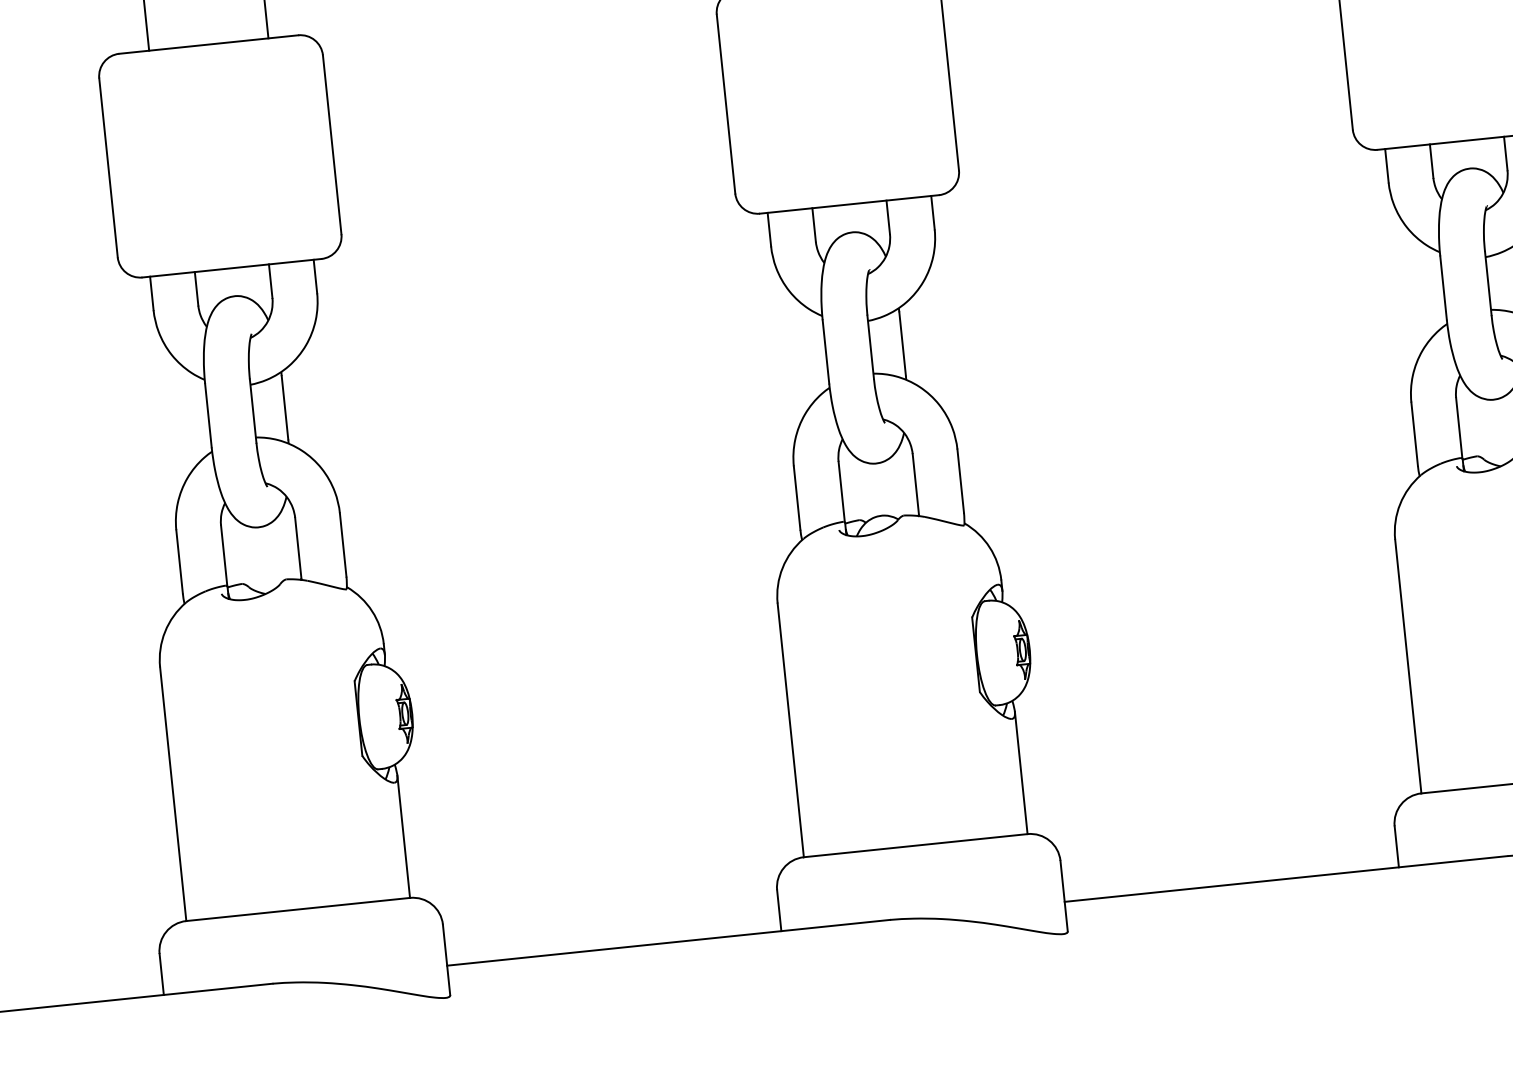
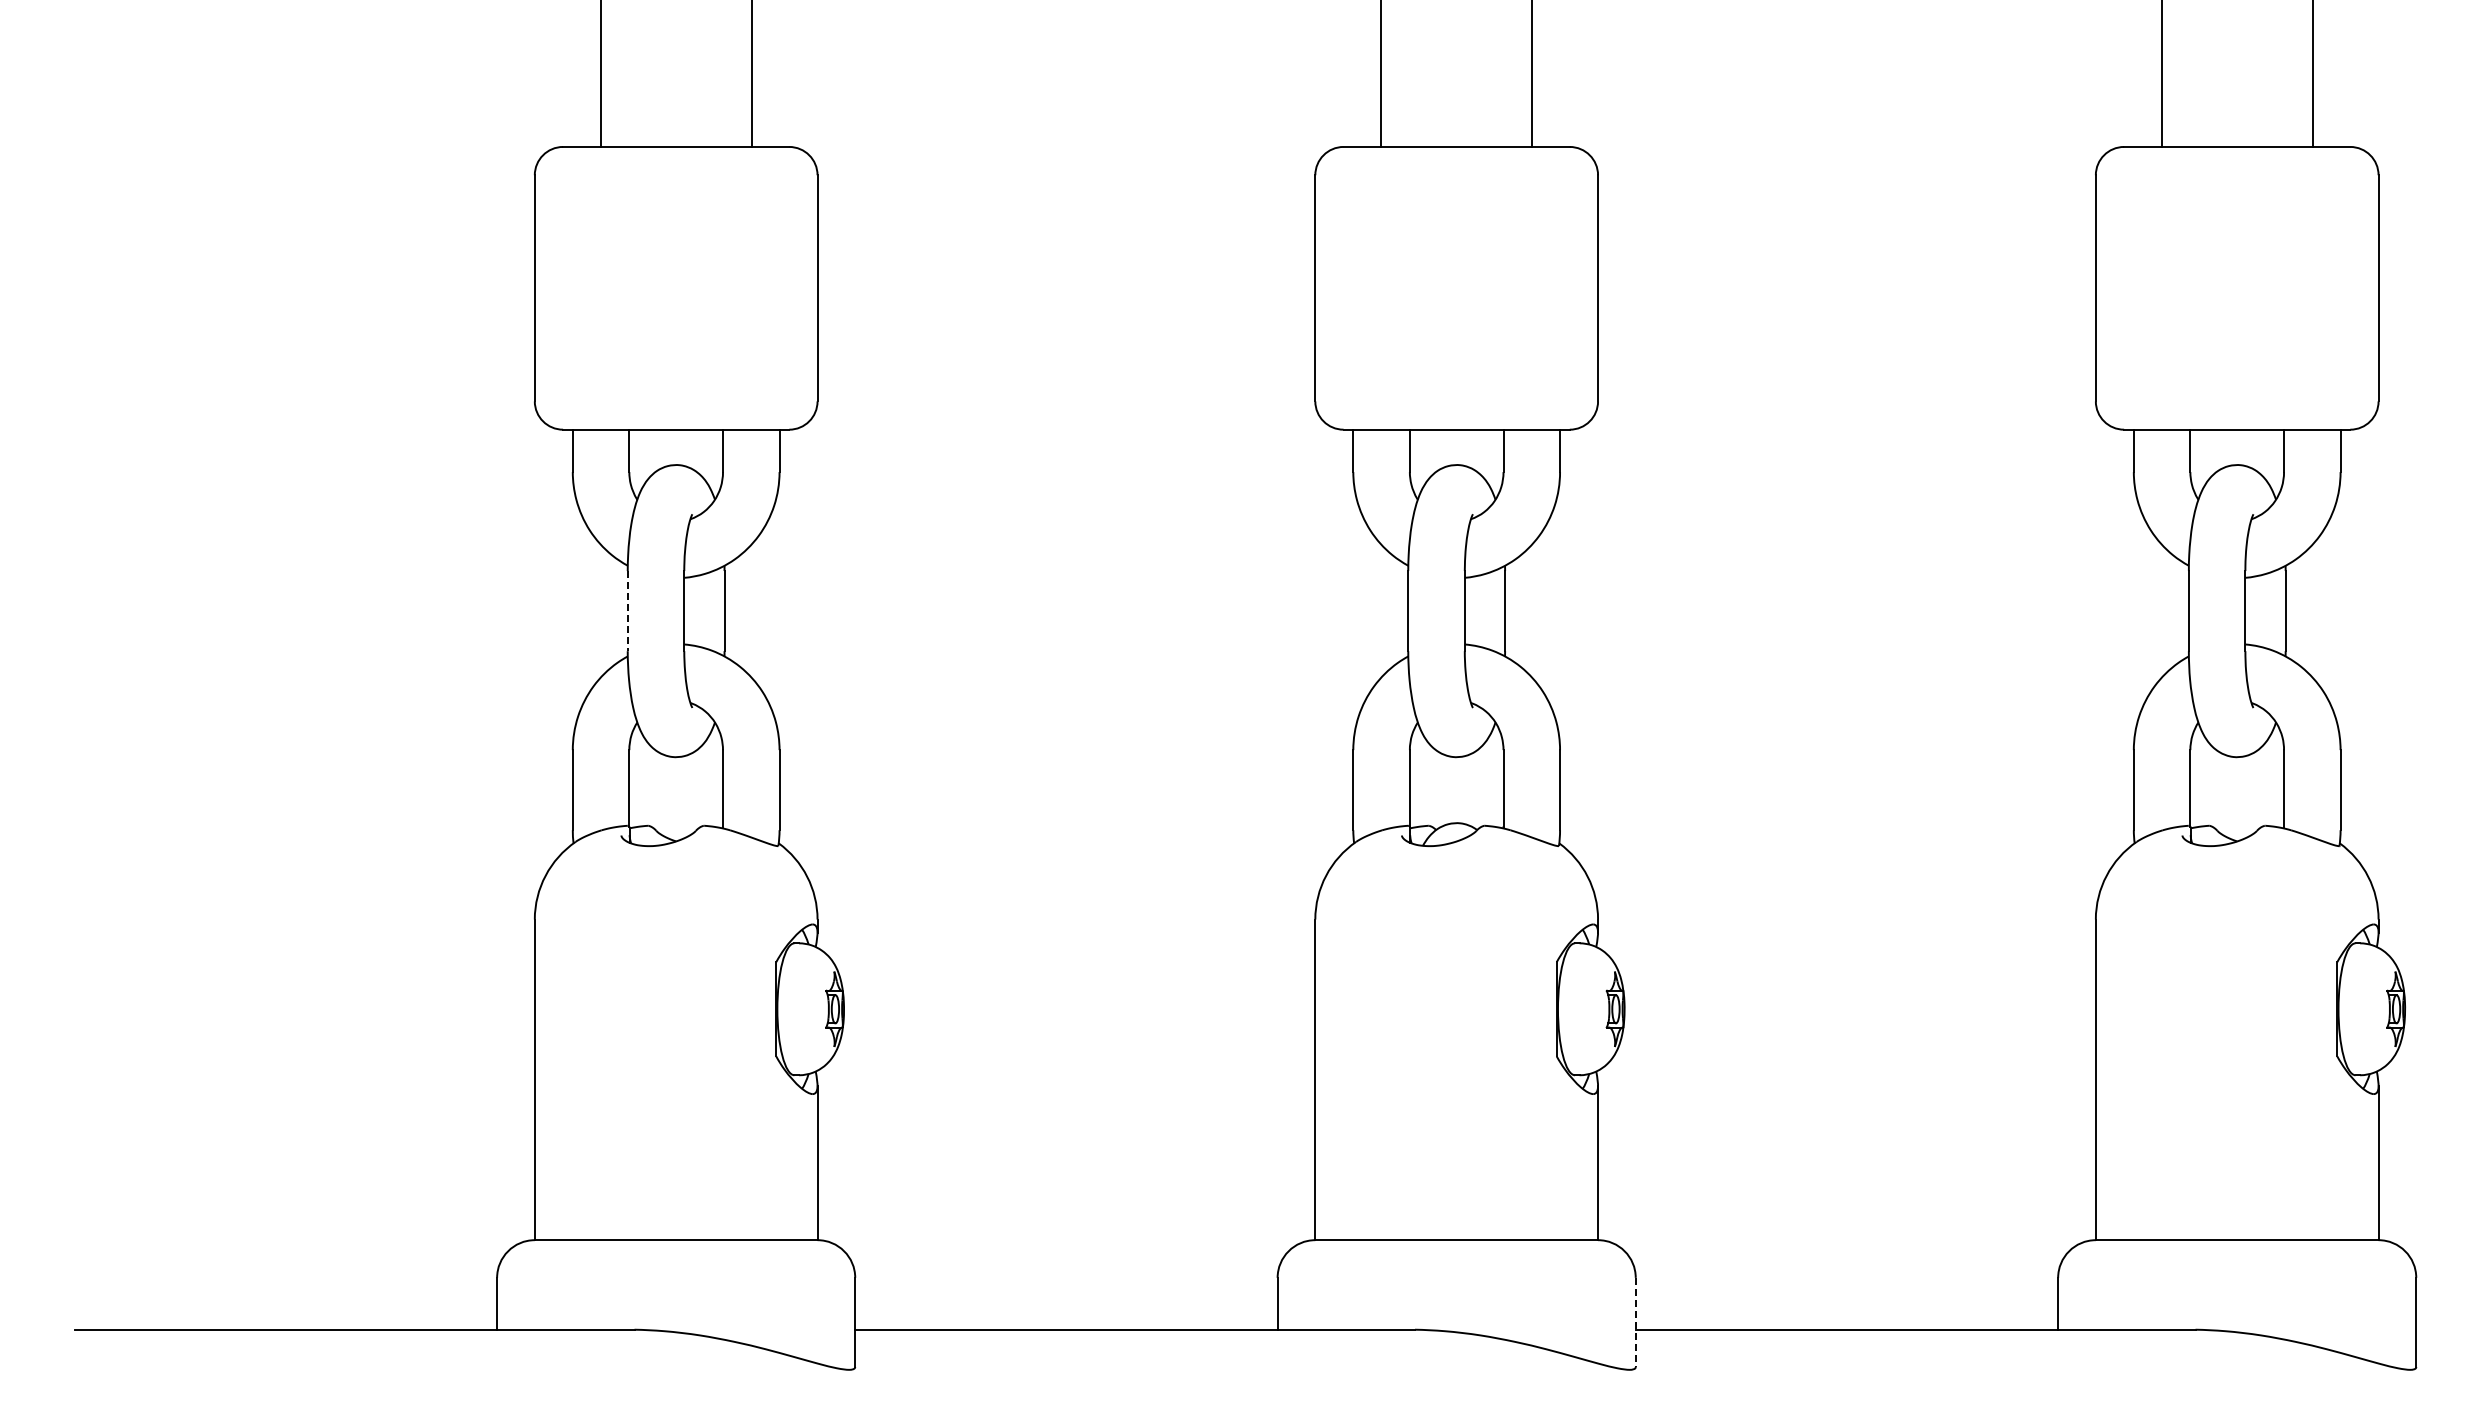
line: (208, 416) -> (627, 611), solid -> dashed
line: (1063, 896) -> (1635, 1322), solid -> dashed

